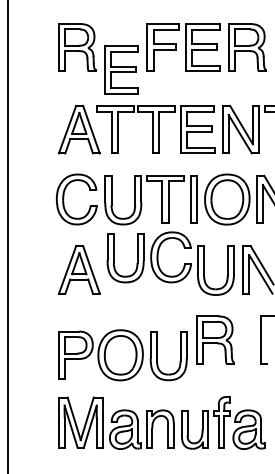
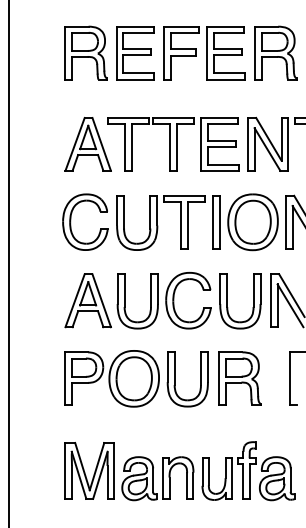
part: (121, 70) -> (135, 53), moved
part: (148, 257) -> (163, 300), moved
part: (122, 355) -> (136, 378), moved

